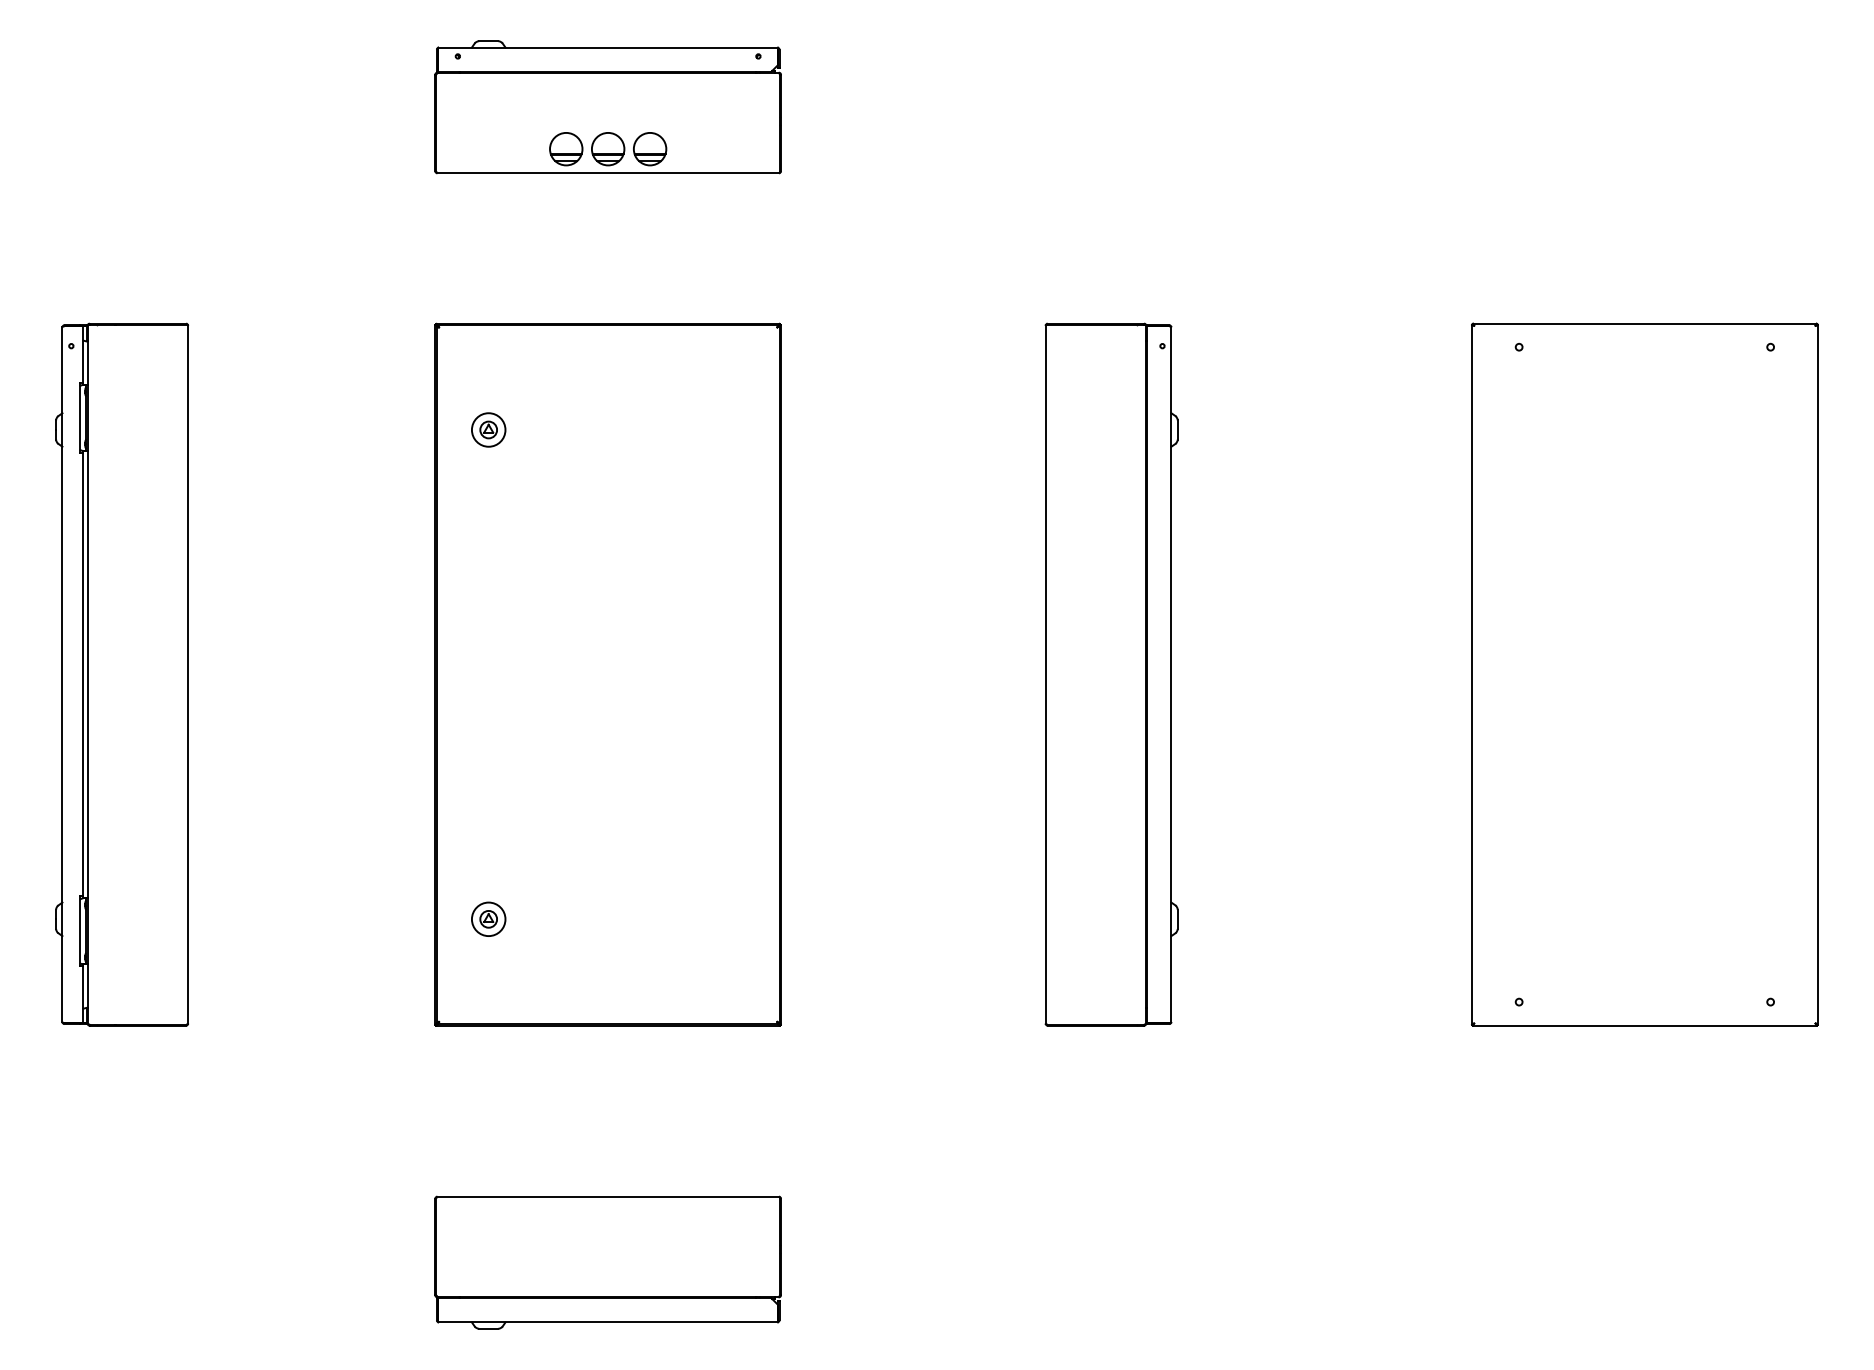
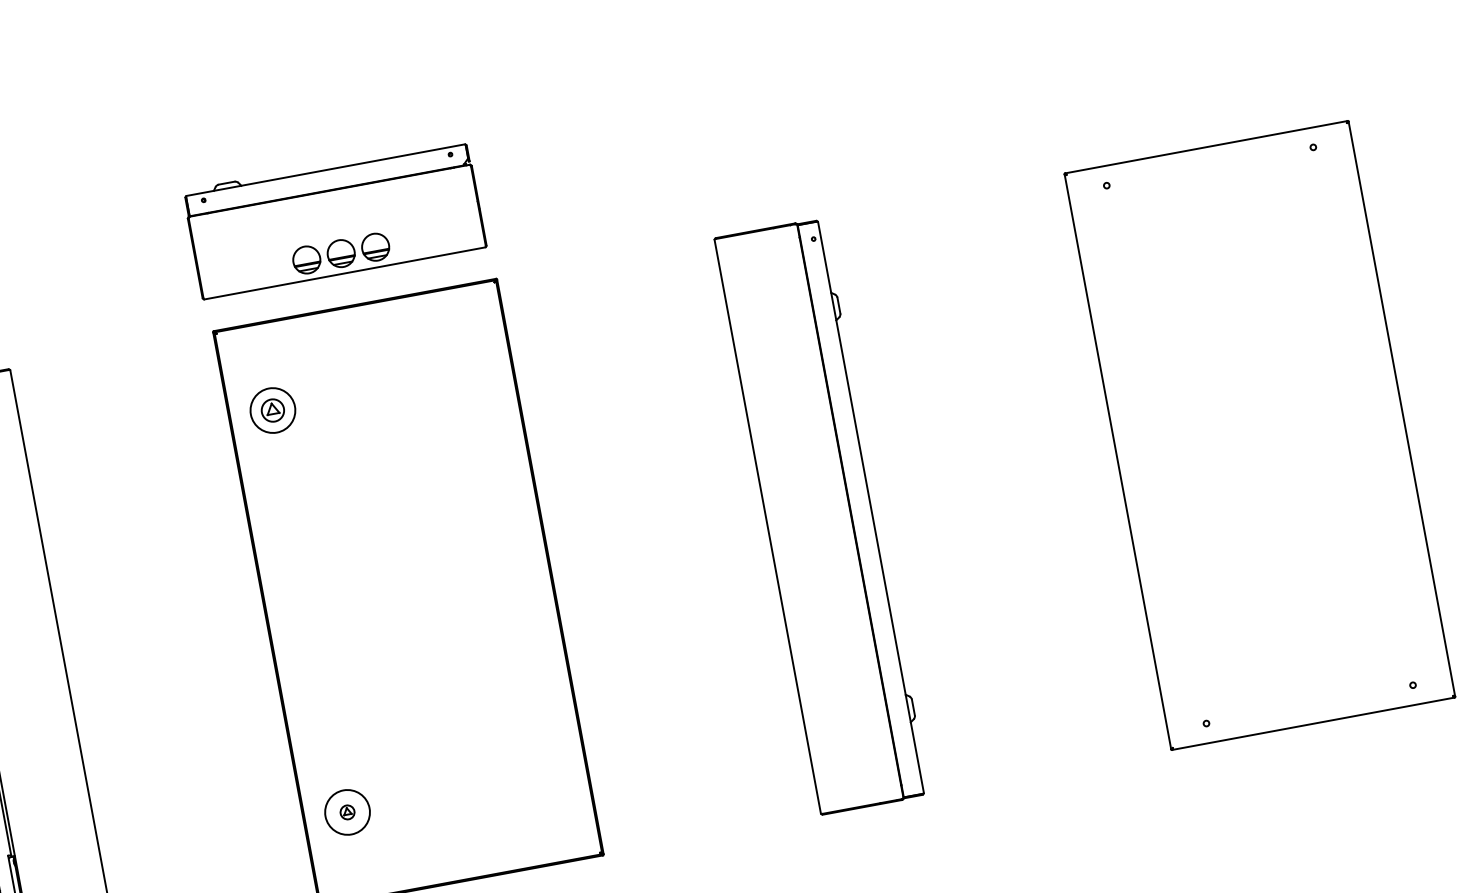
part: (607, 107) -> (334, 219), moved
part: (488, 429) -> (272, 410), size x1.6
circle: (488, 919) -> (347, 812), size x1.6

